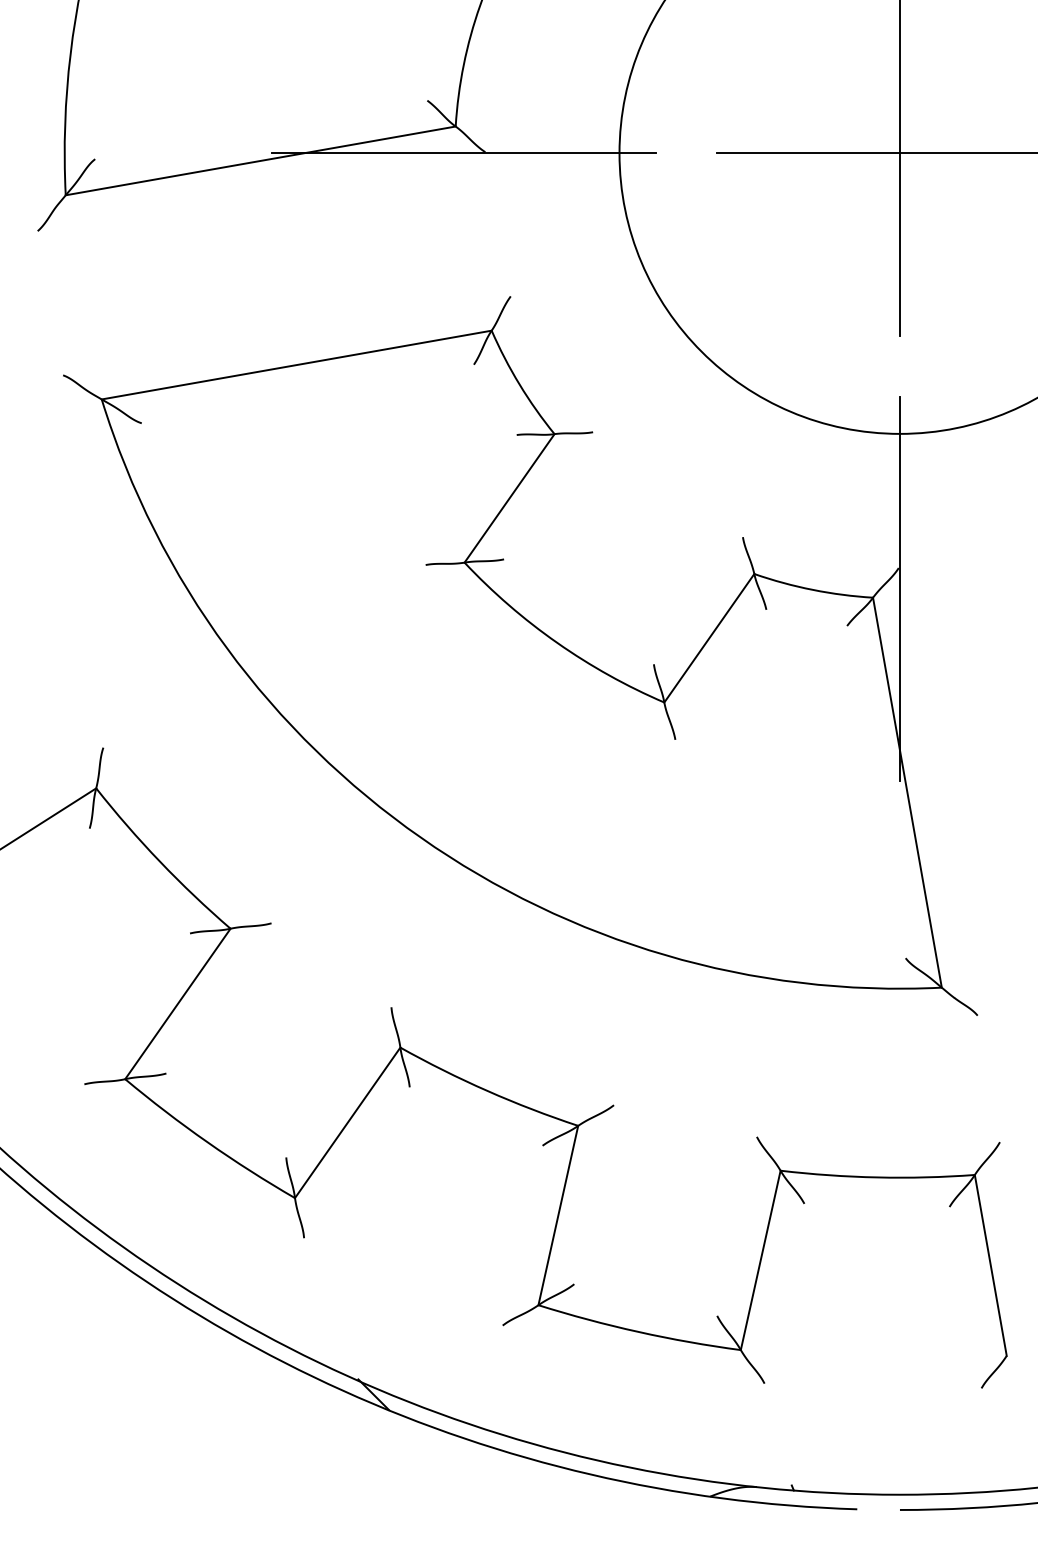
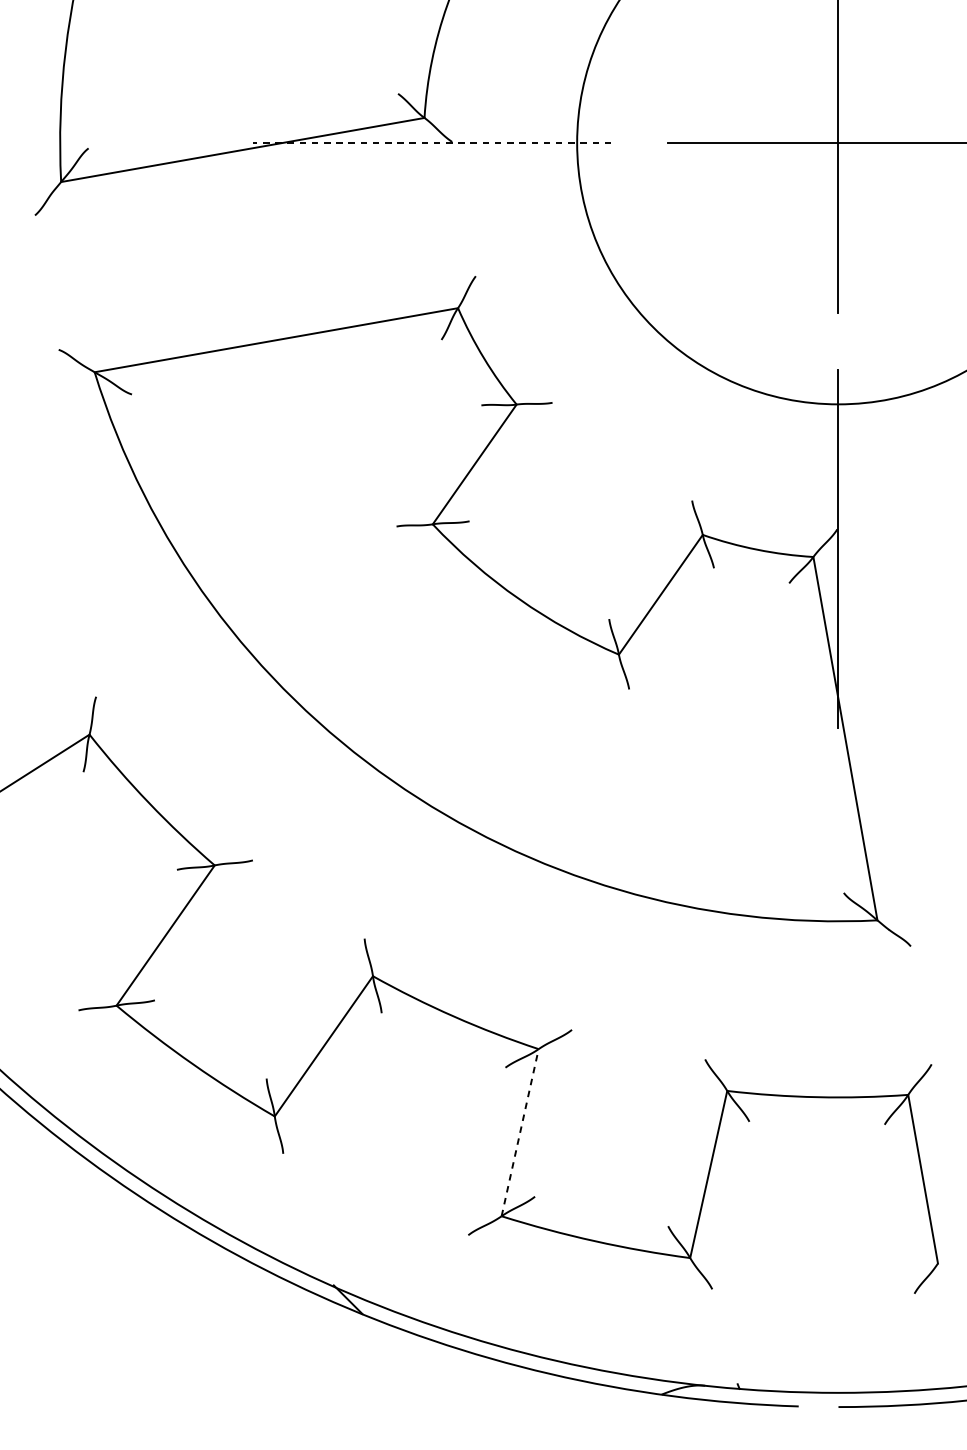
line: (463, 153) -> (431, 143), solid -> dashed
line: (558, 1215) -> (520, 1132), solid -> dashed

